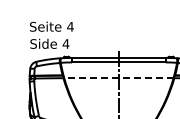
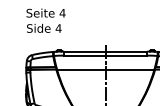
text: (51, 34) -> (45, 20), moved
line: (118, 78) -> (105, 69), dashed -> solid

